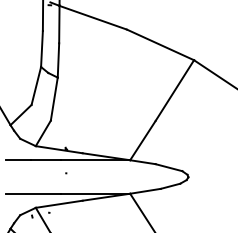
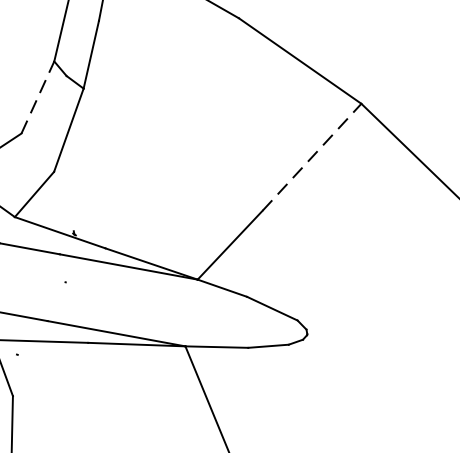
line: (36, 86) -> (38, 98), solid -> dashed
line: (174, 90) -> (311, 156), solid -> dashed

